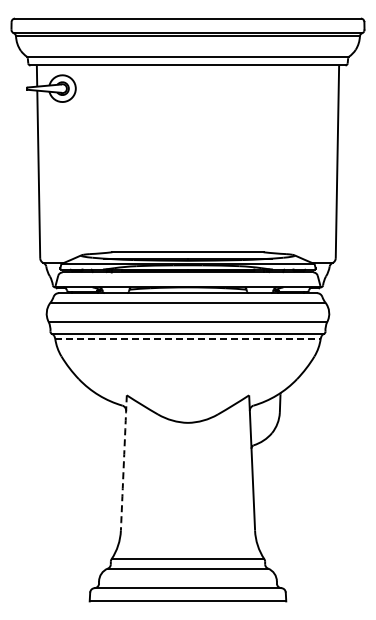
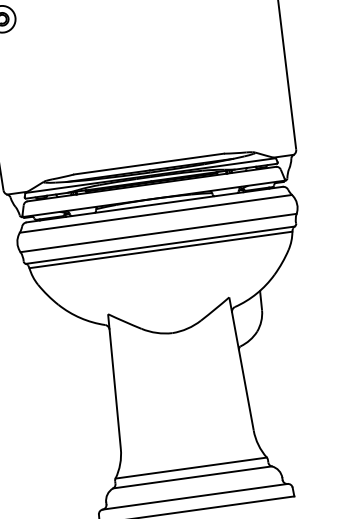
line: (187, 338) -> (160, 249), dashed -> solid
arc: (123, 462) -> (114, 381), dashed -> solid

